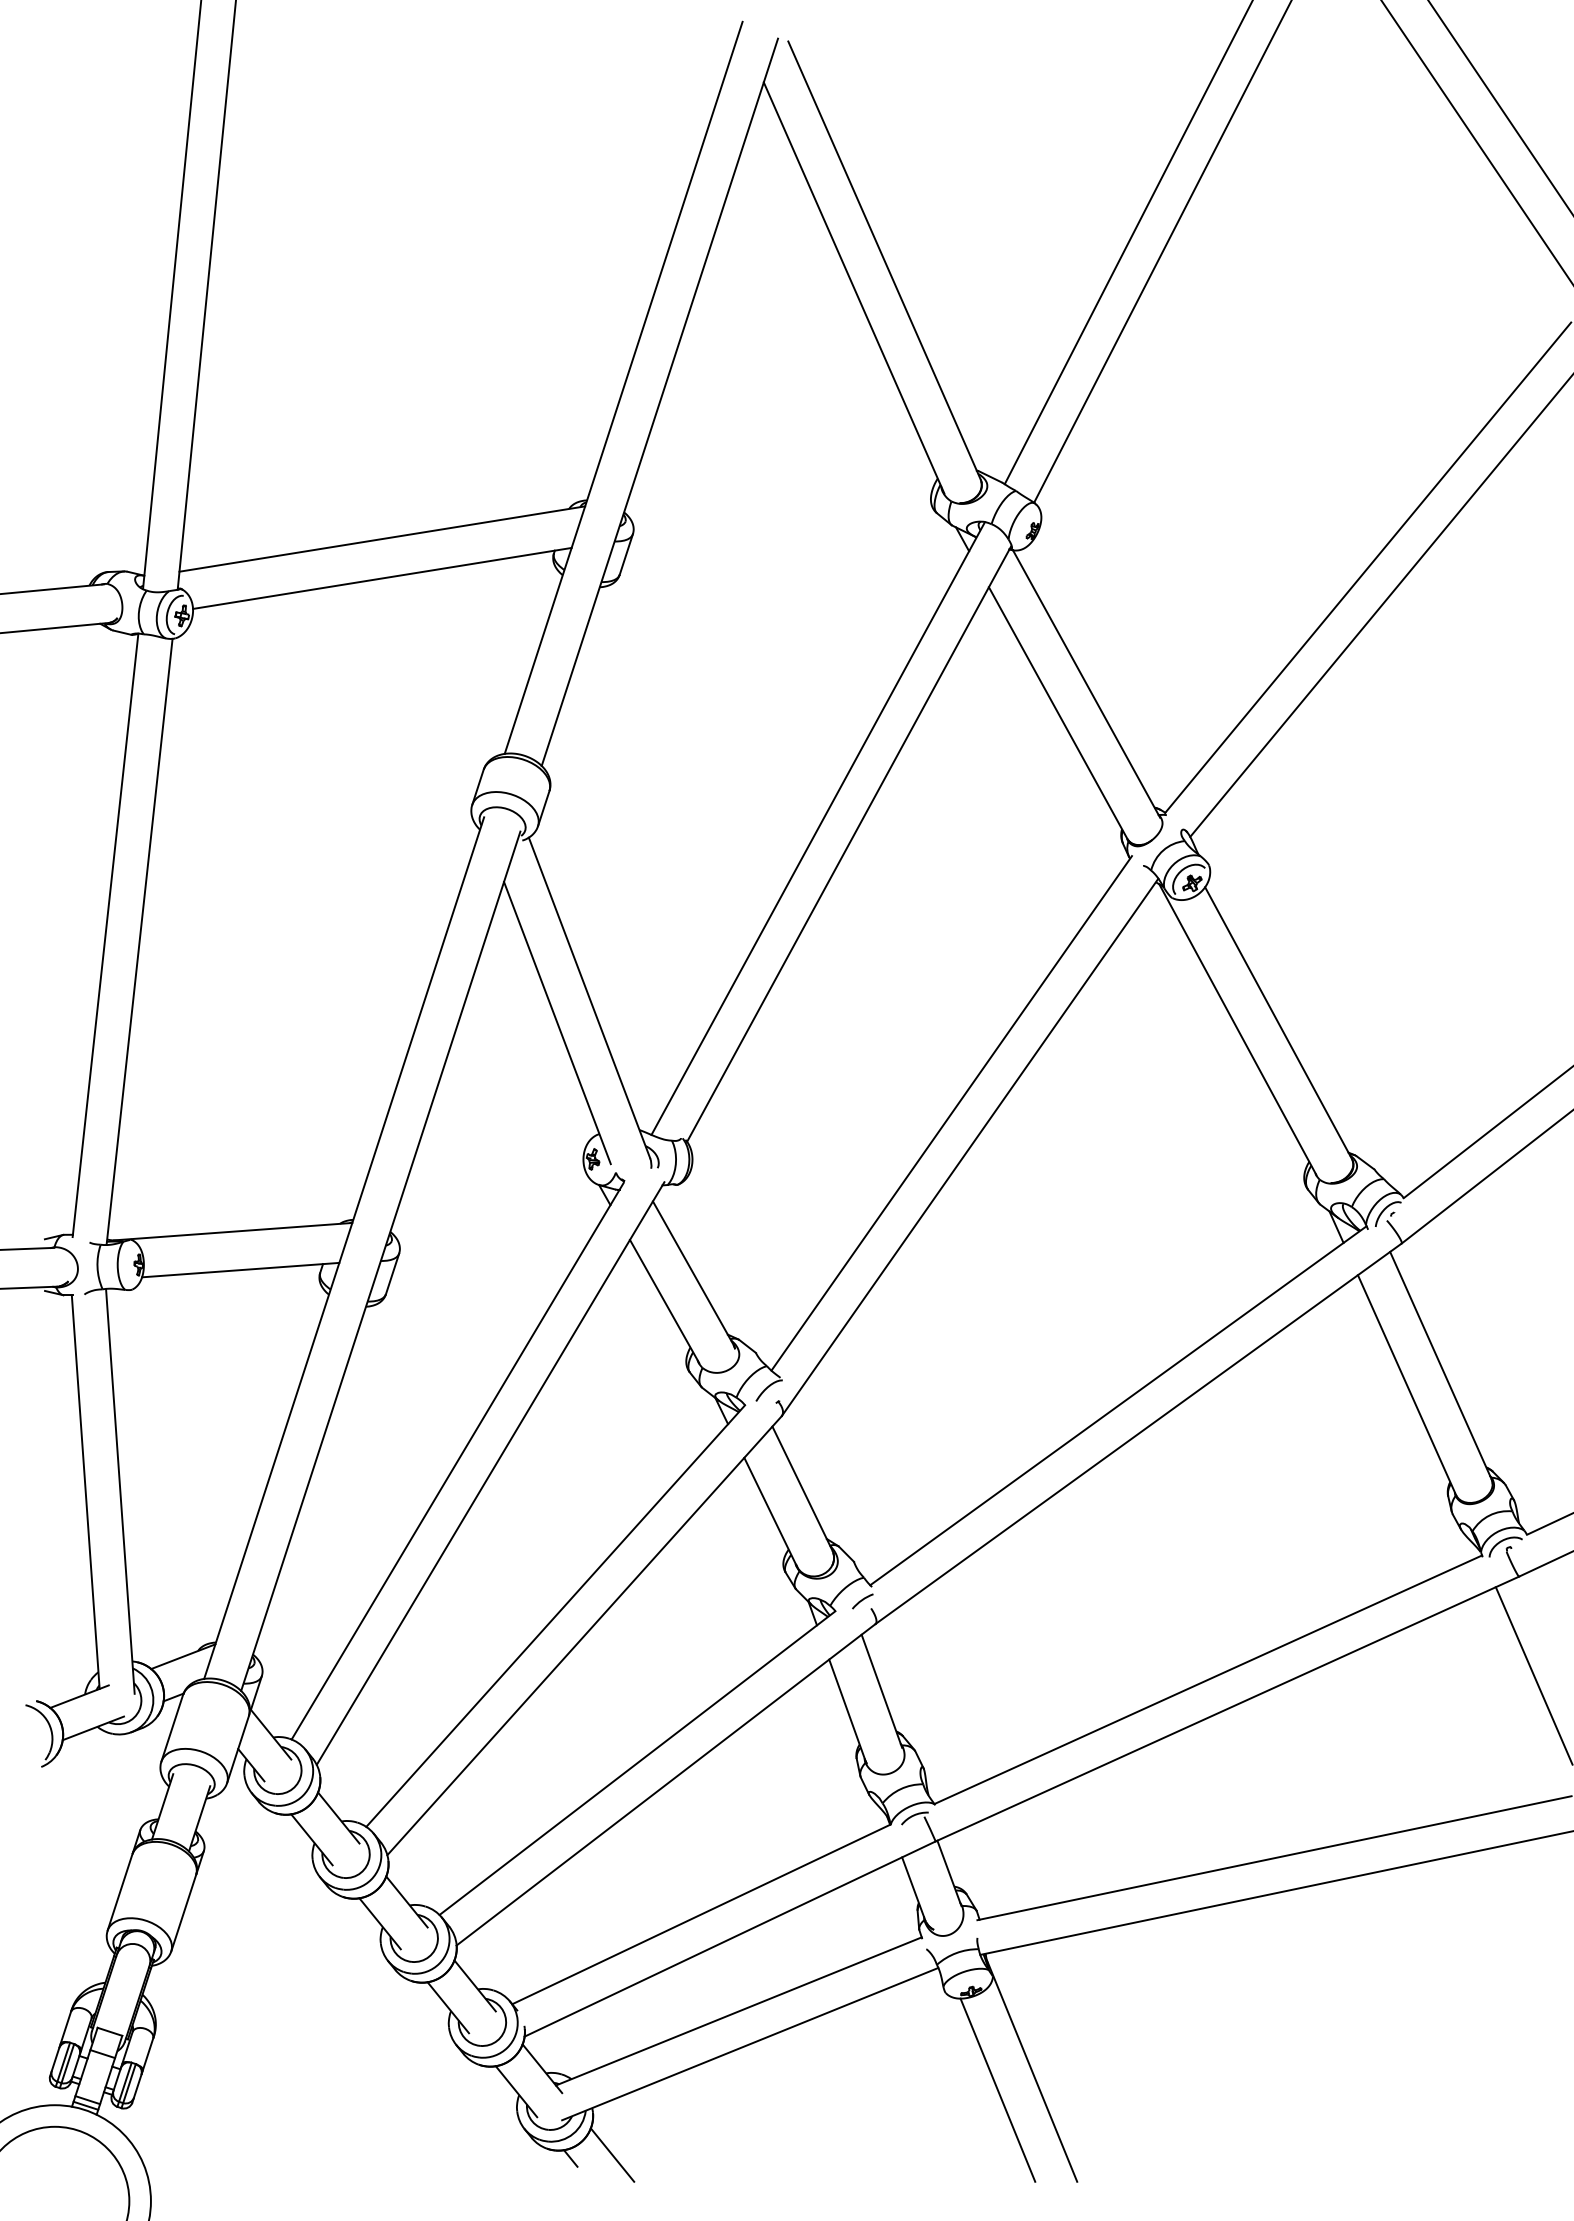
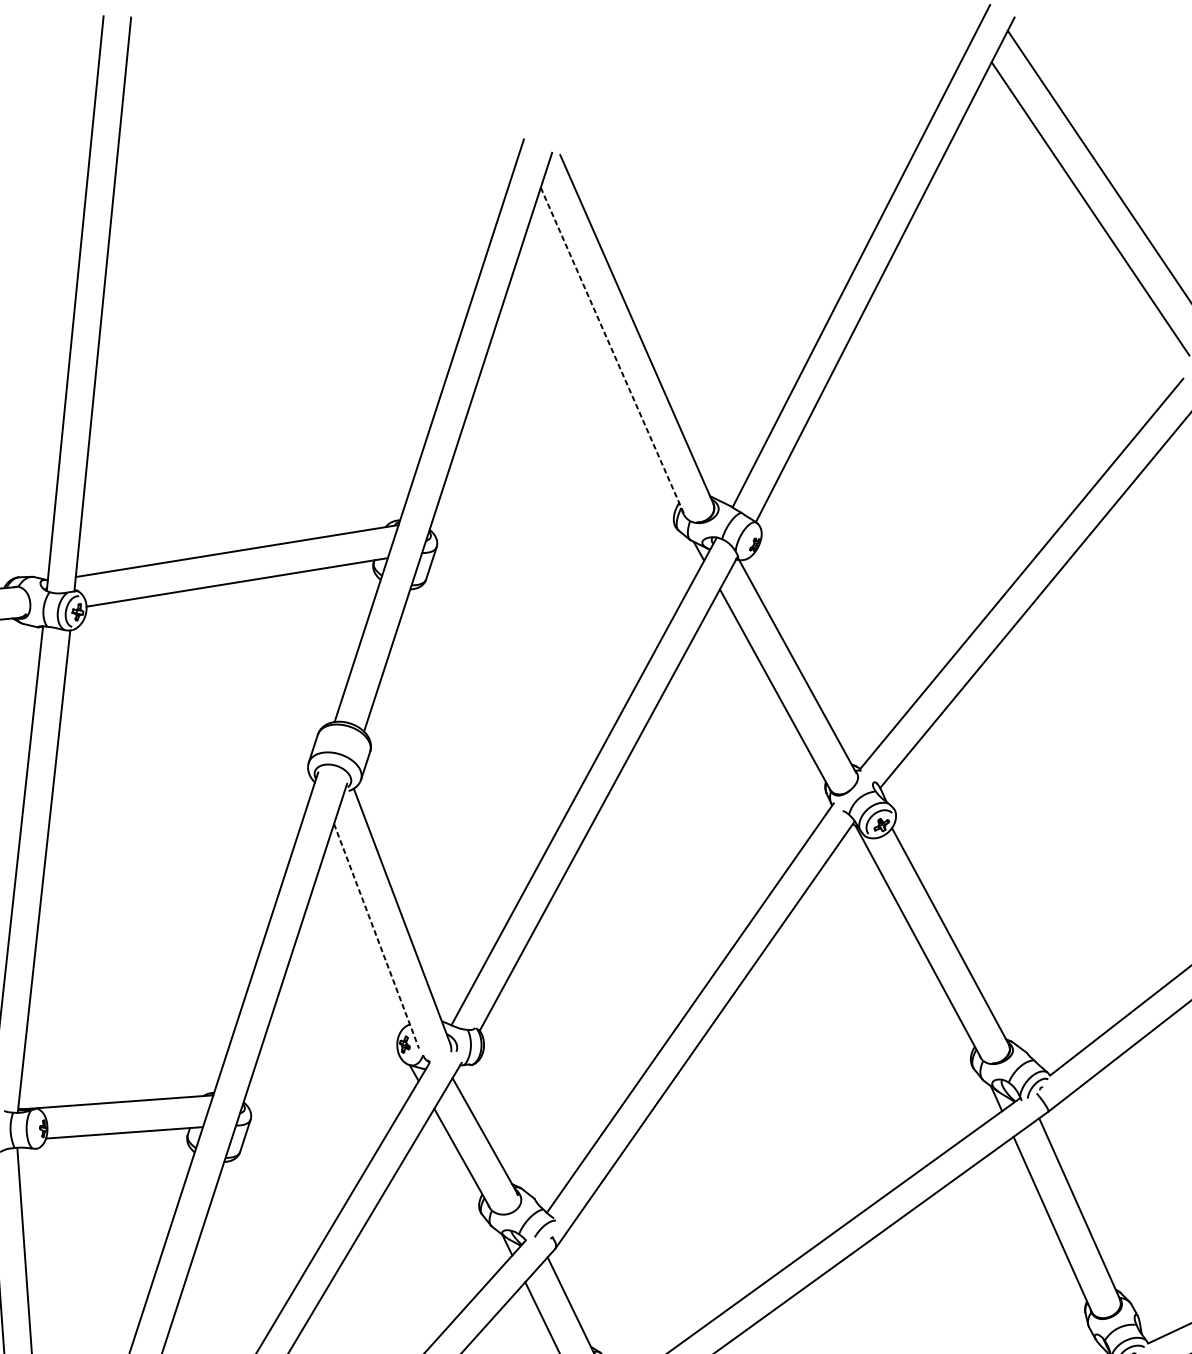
line: (854, 288) -> (612, 351), solid -> dashed
line: (557, 1023) -> (376, 936), solid -> dashed

